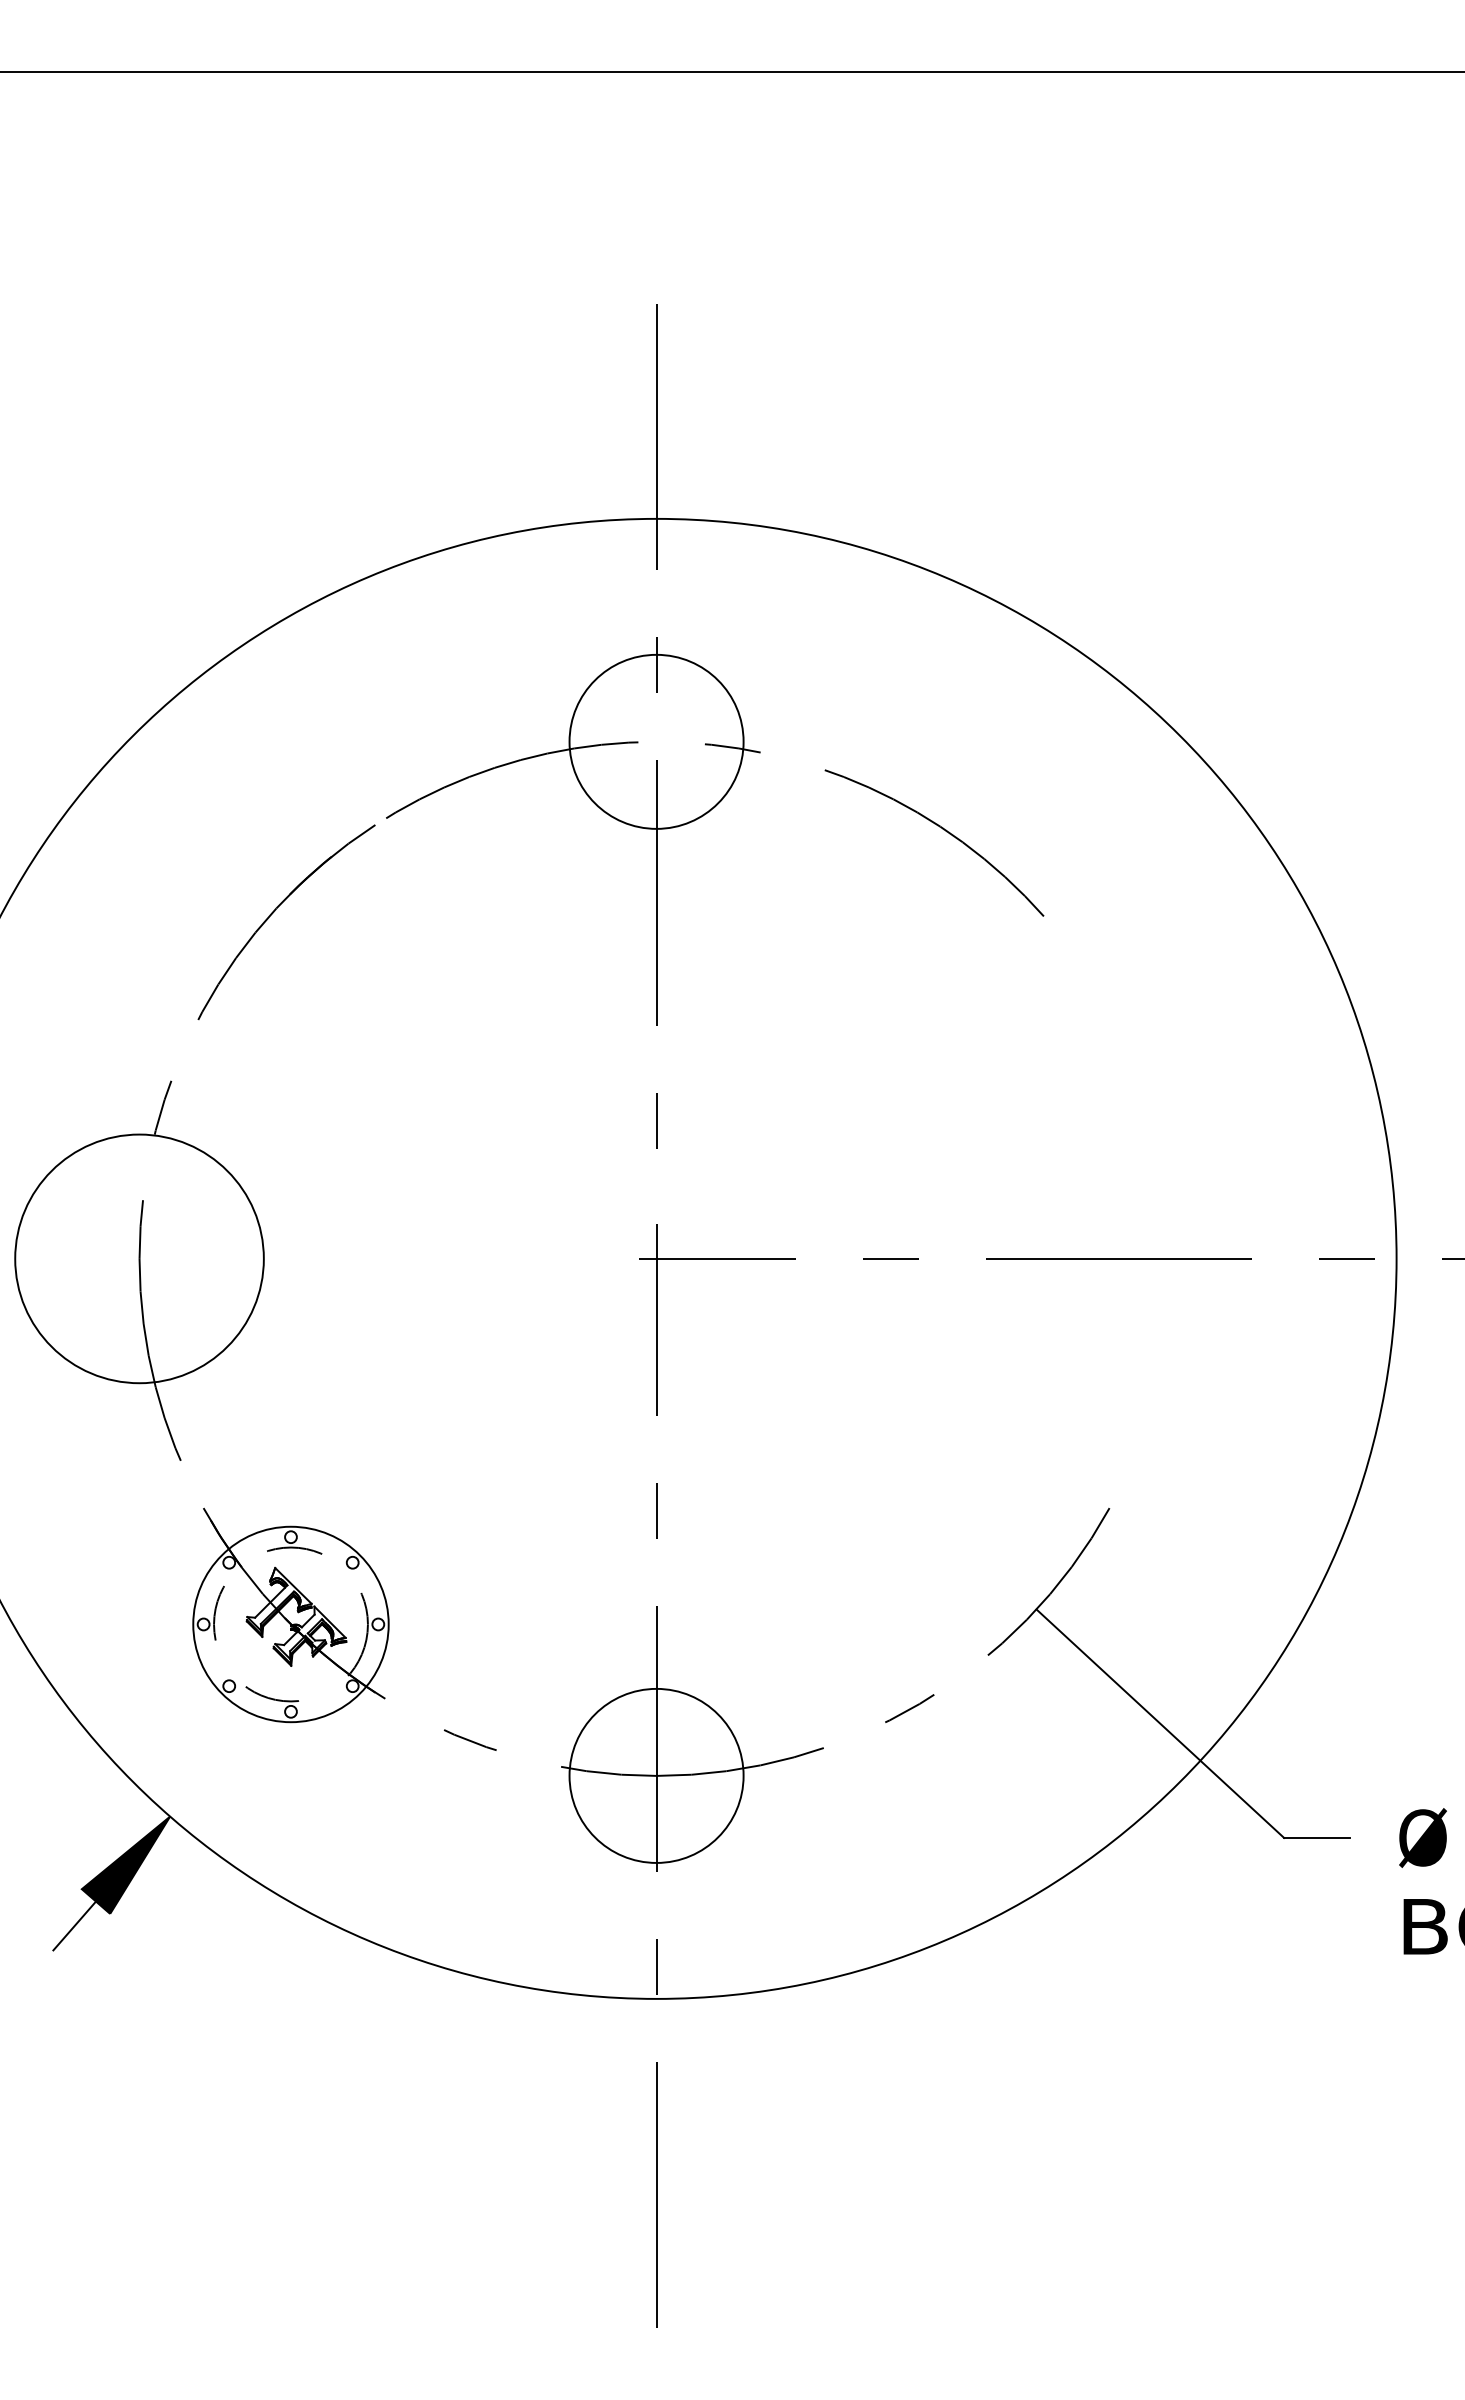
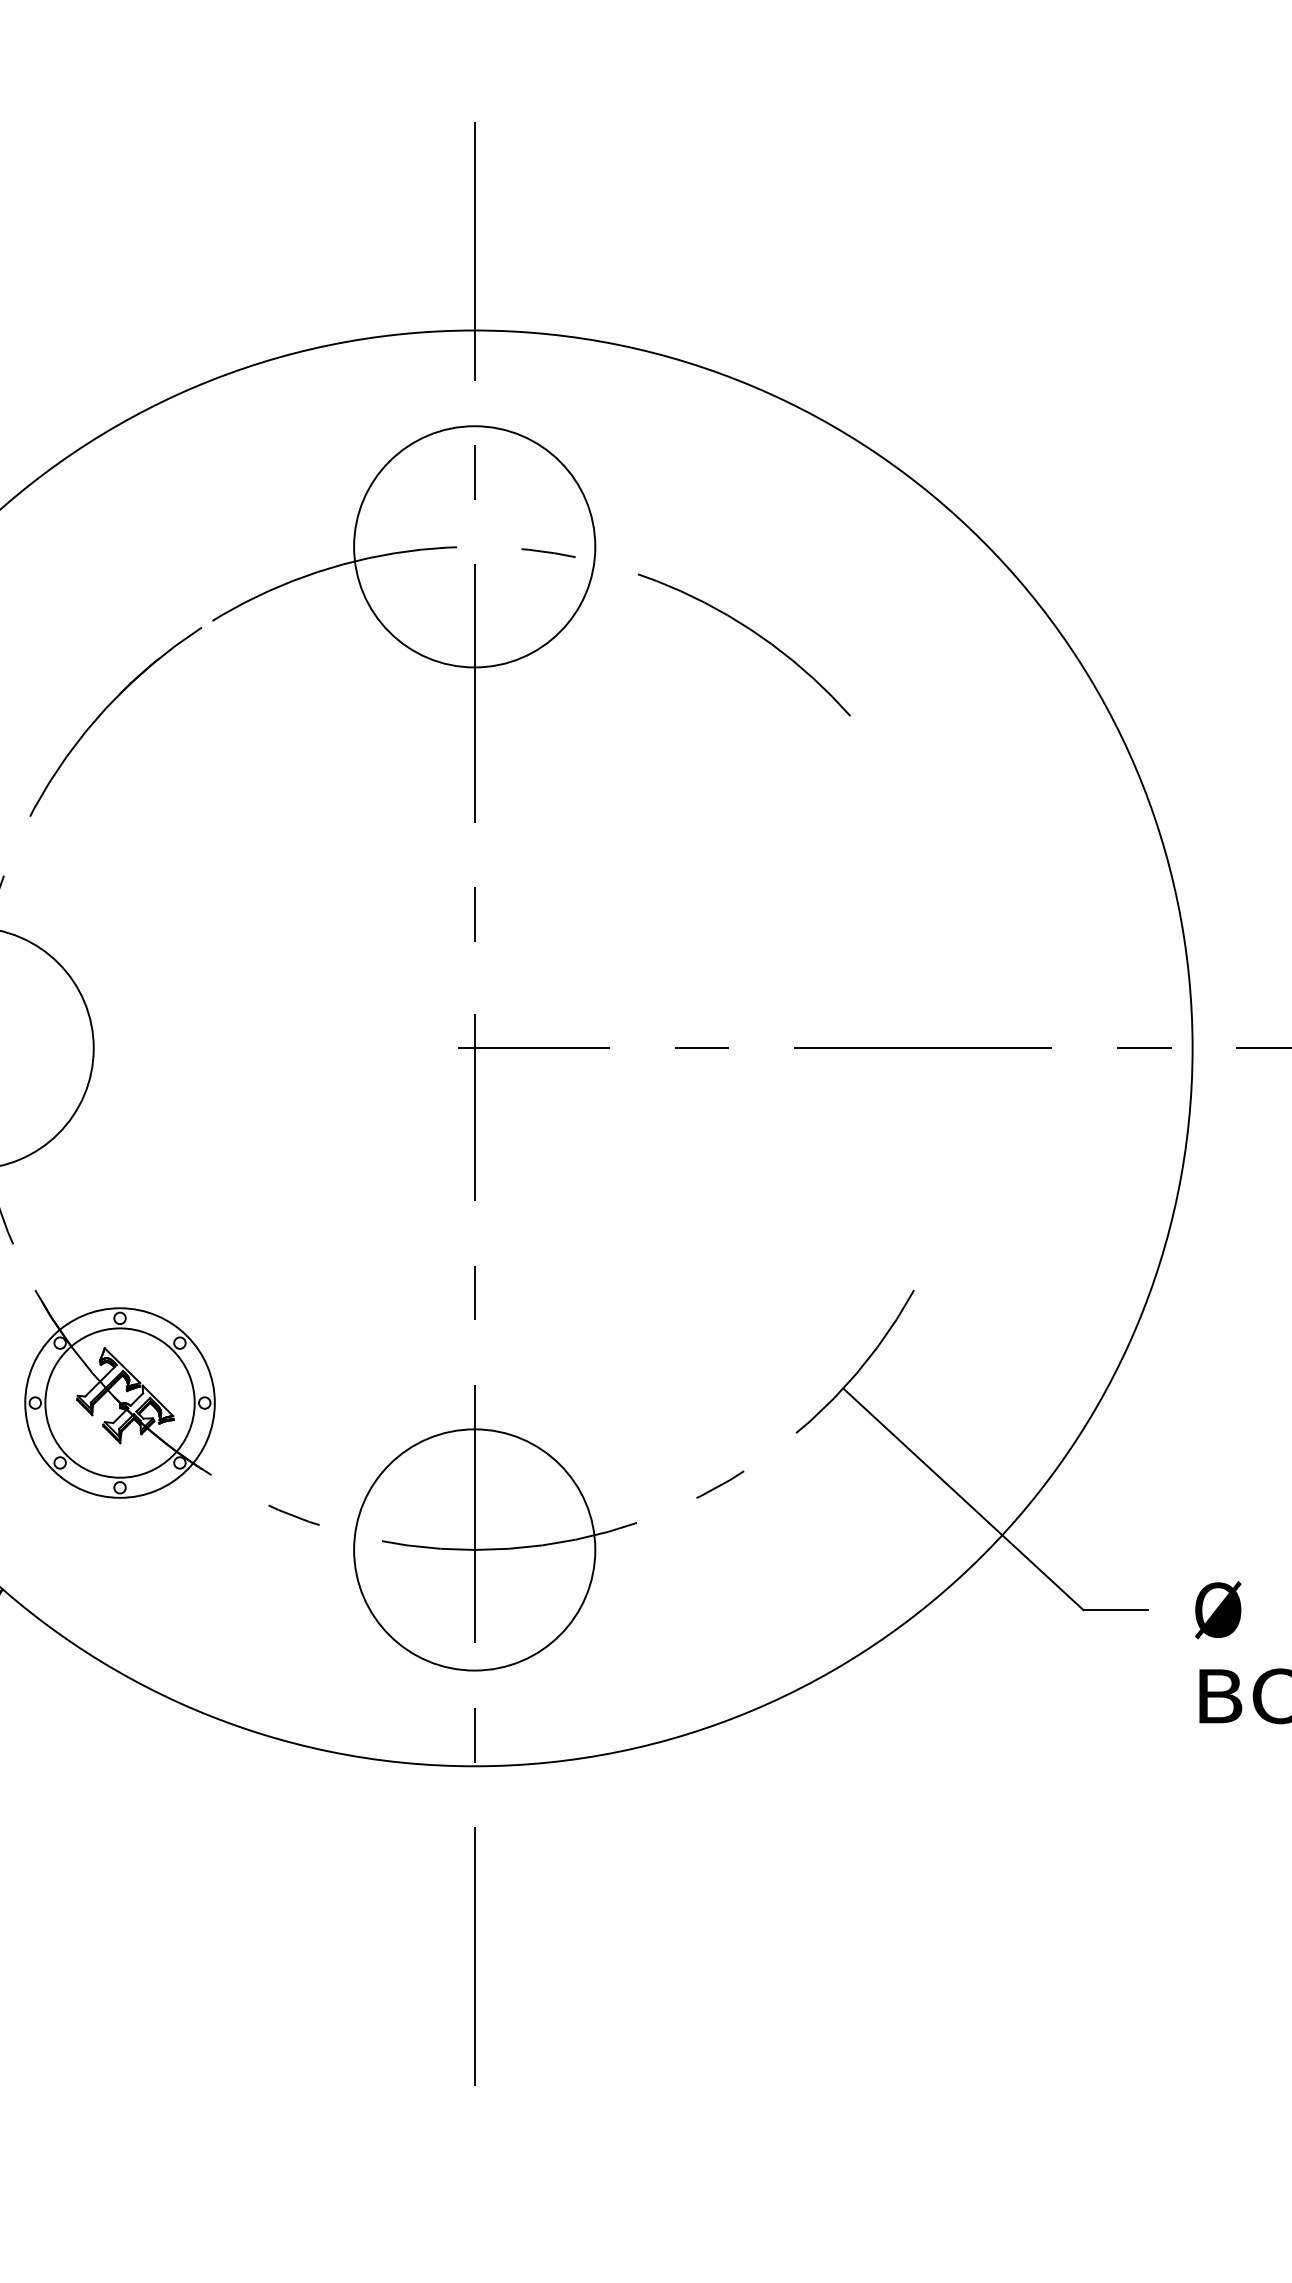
circle: (656, 741) -> (474, 546), size x1.43
circle: (290, 1624) -> (119, 1403), dashed -> solid
circle: (656, 1775) -> (474, 1549), size x1.43

